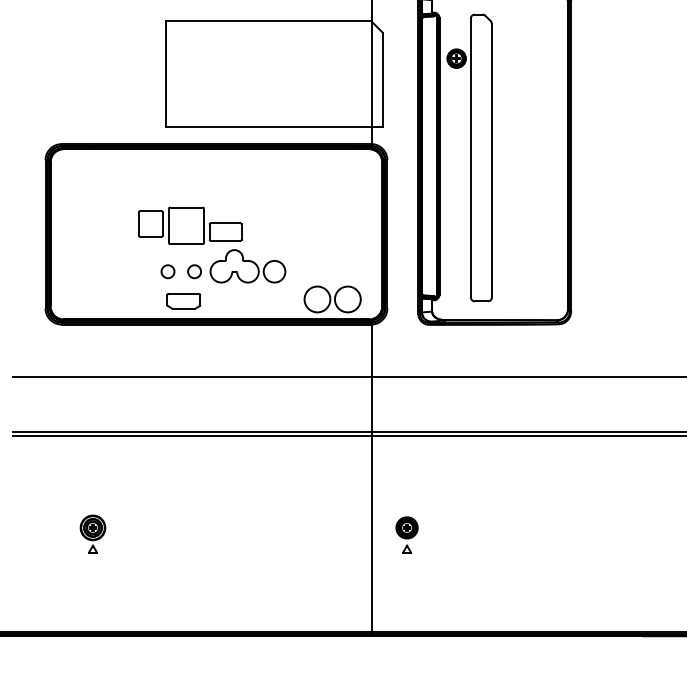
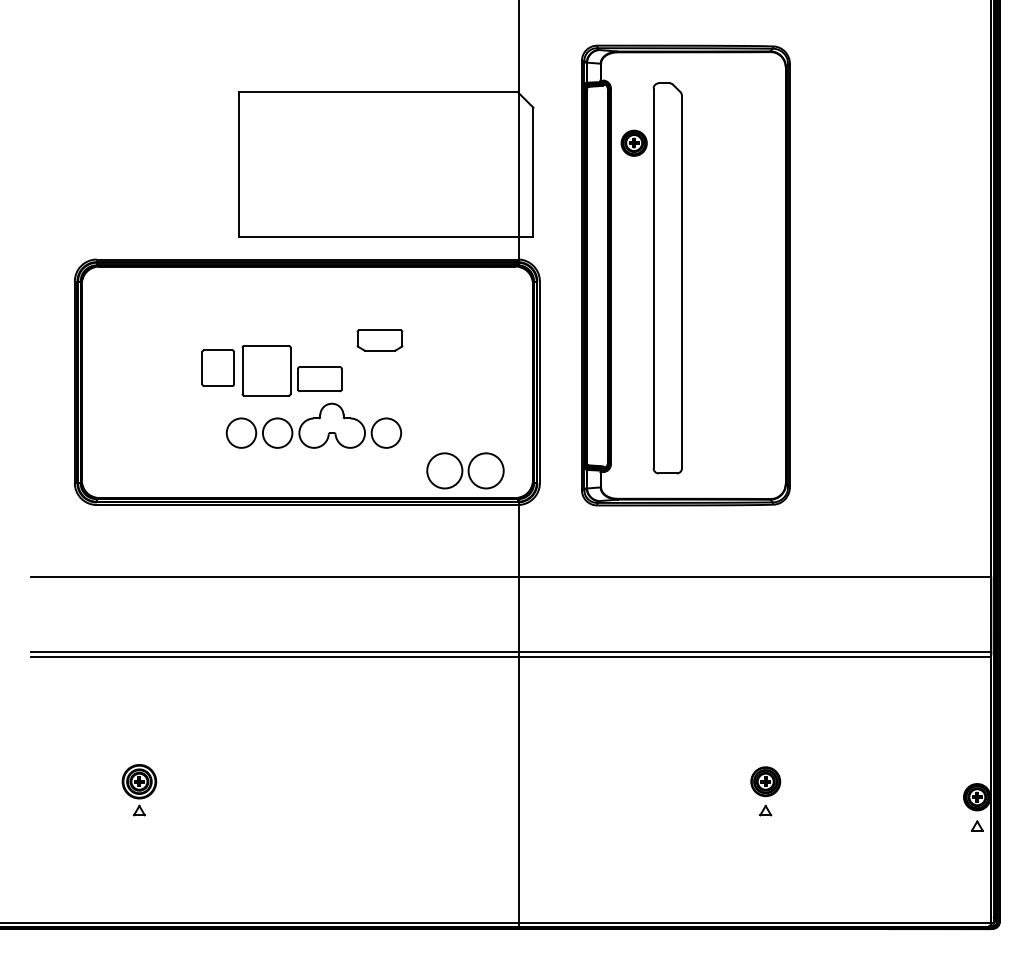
circle: (168, 271) -> (241, 432), size x1.67
circle: (194, 271) -> (277, 432), size x1.67
part: (183, 301) -> (379, 340), moved
part: (406, 535) -> (765, 791), moved

